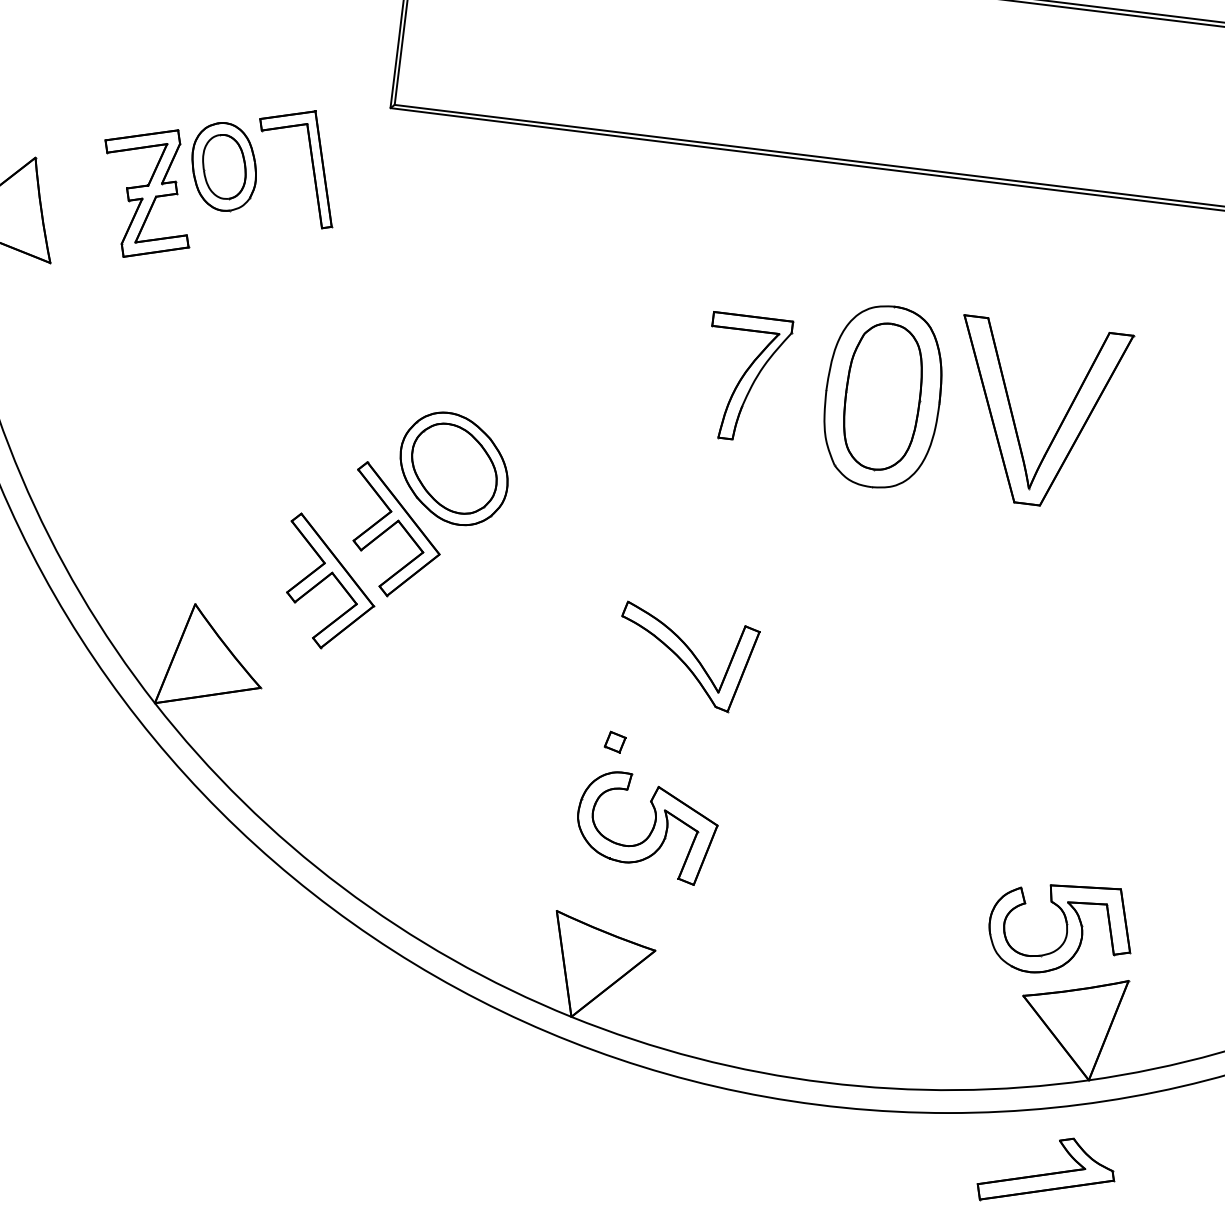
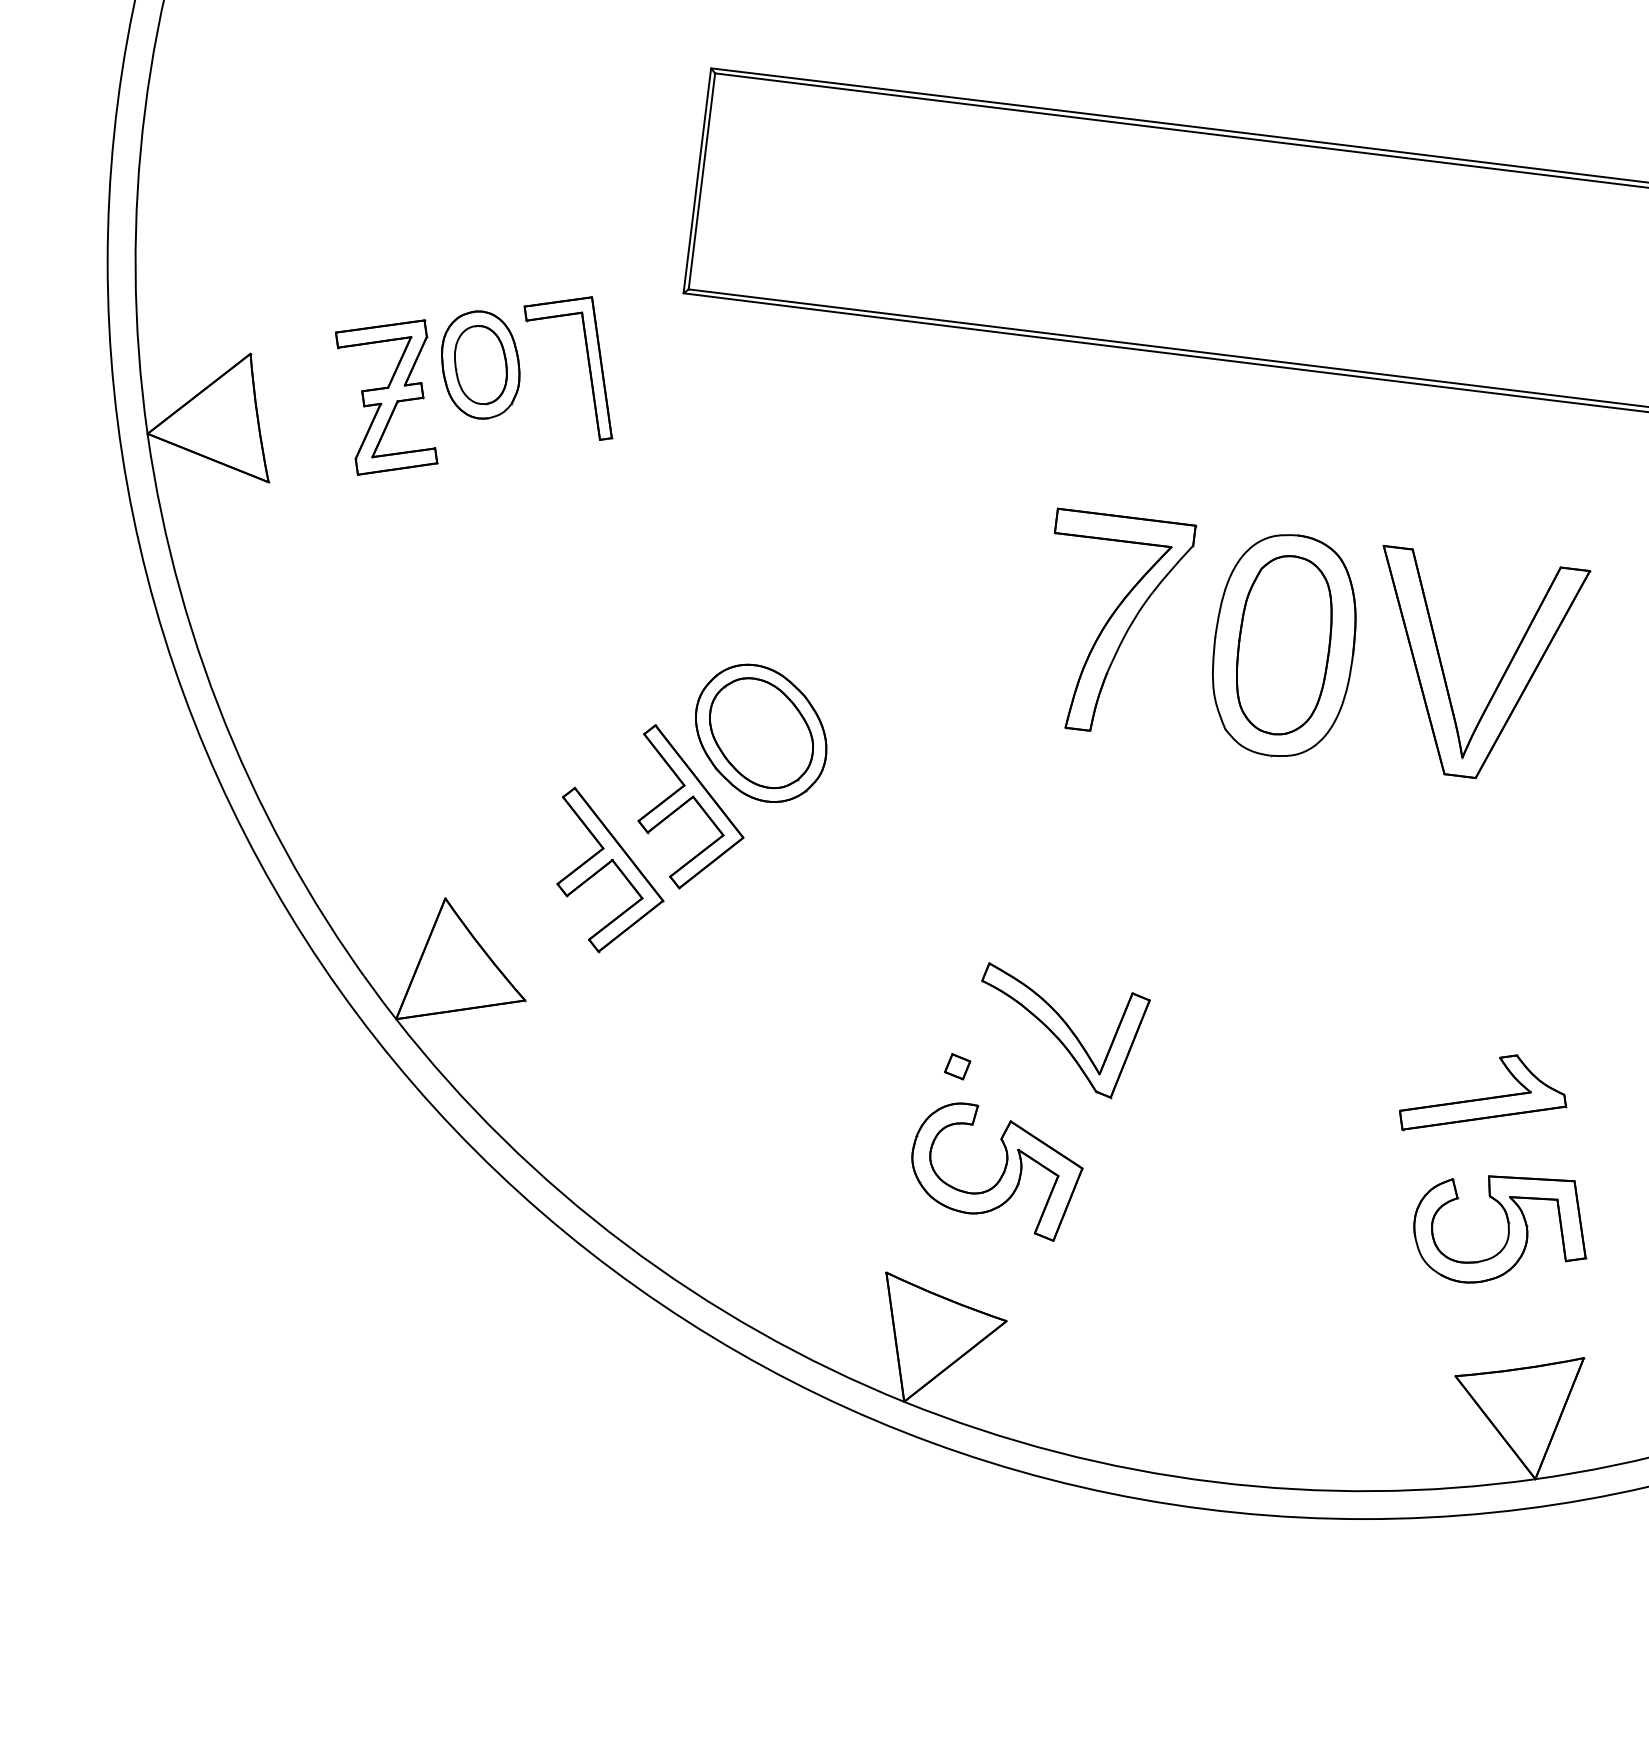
part: (752, 375) -> (1125, 619), size x1.43
part: (690, 656) -> (1065, 1030), moved
part: (1066, 928) -> (1508, 1229), moved
part: (1045, 1169) -> (1482, 1092), moved

